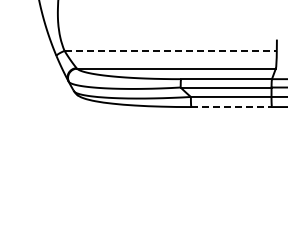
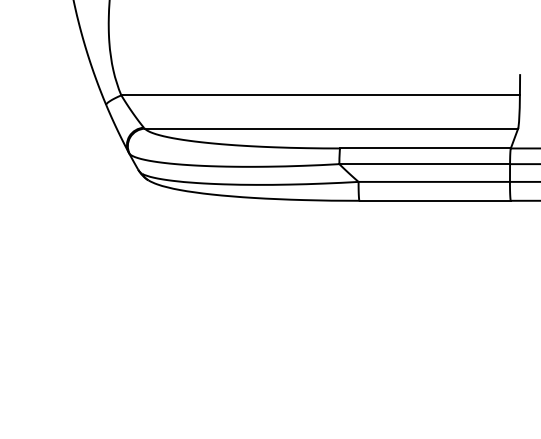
line: (171, 50) -> (322, 94), dashed -> solid
line: (232, 107) -> (436, 201), dashed -> solid

